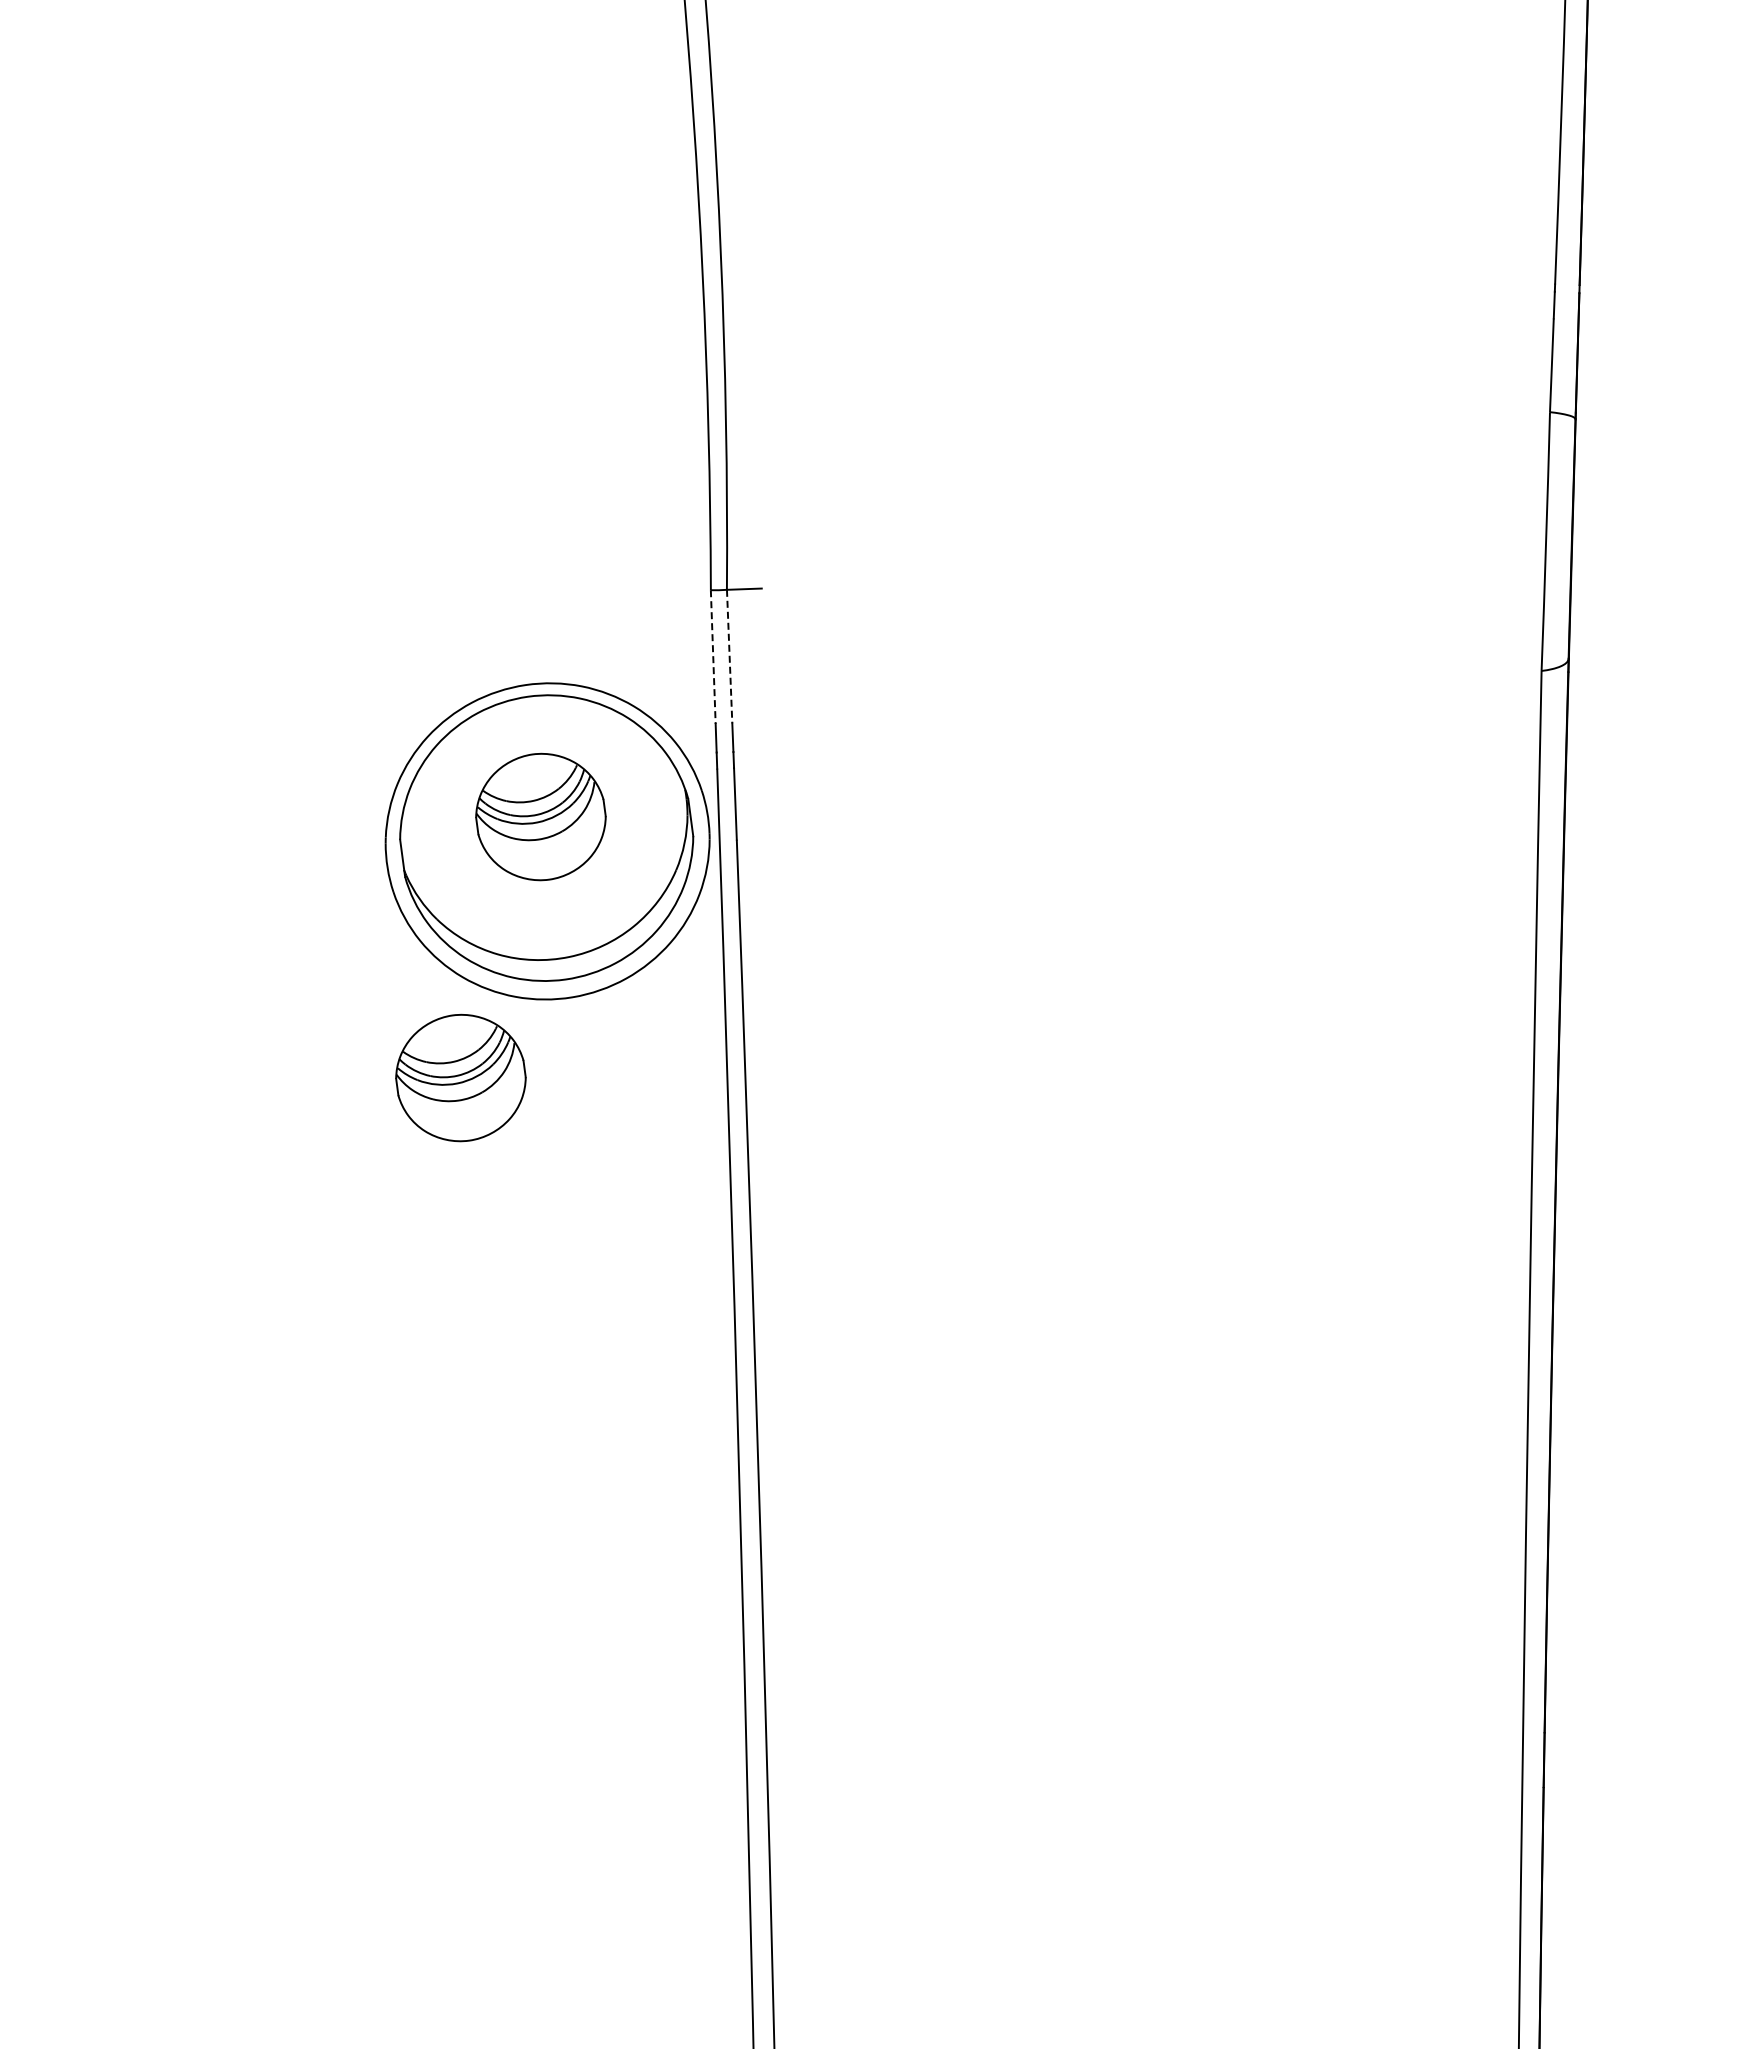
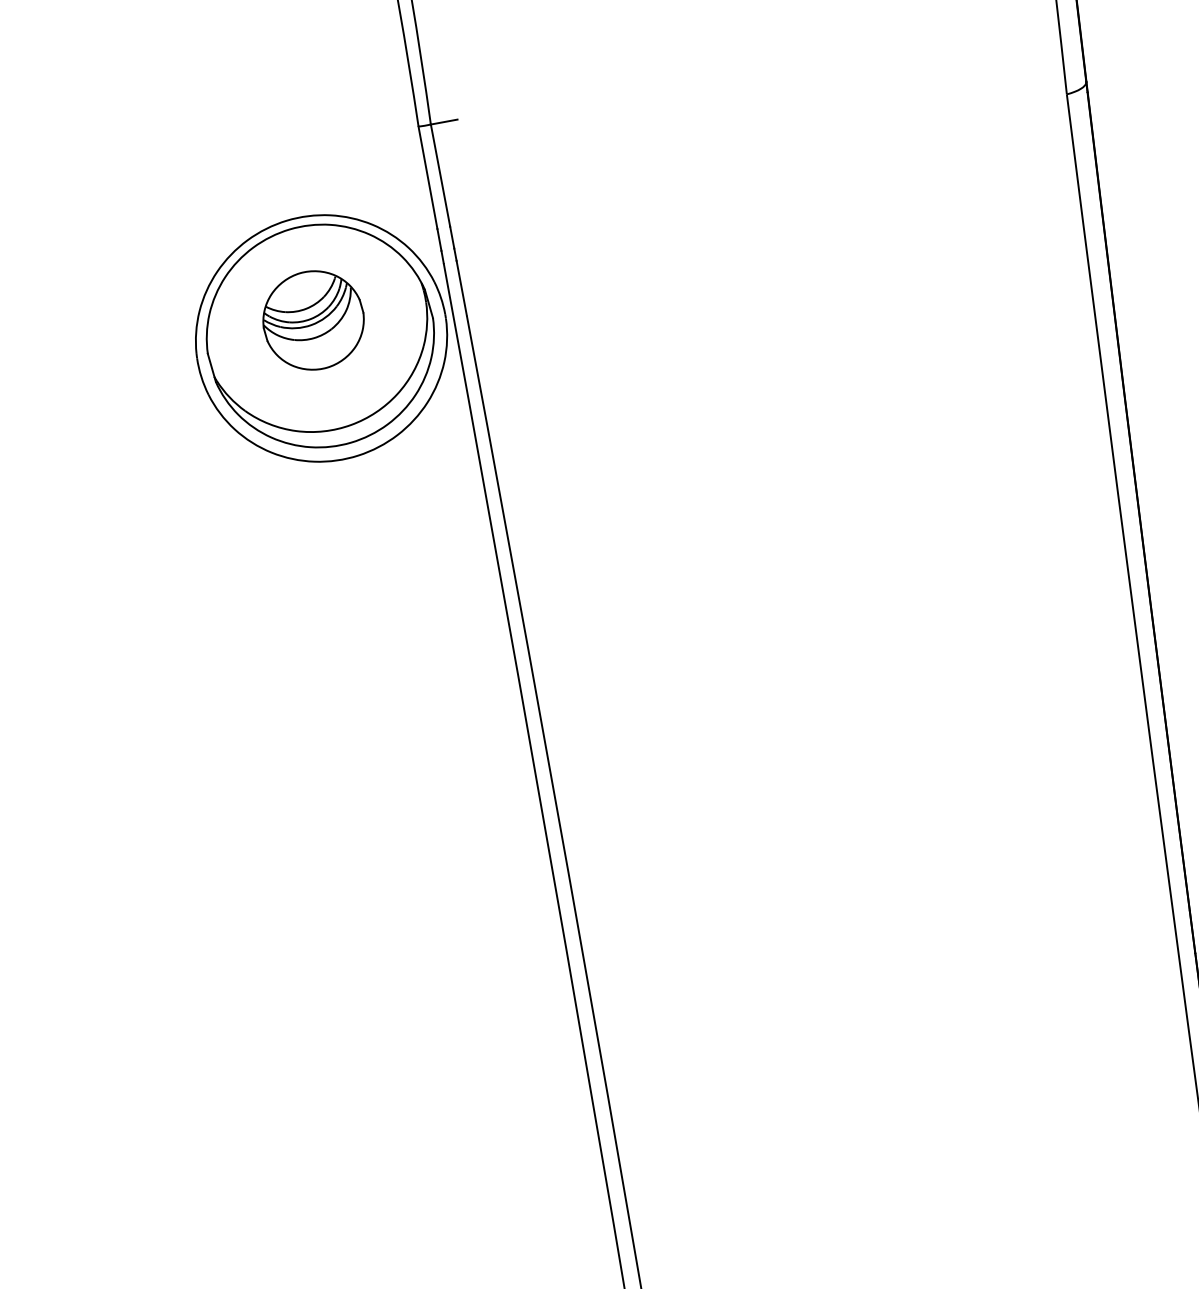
line: (729, 656) -> (440, 175), dashed -> solid
line: (713, 657) -> (428, 178), dashed -> solid
part: (460, 1077) -> (281, 530), removed

